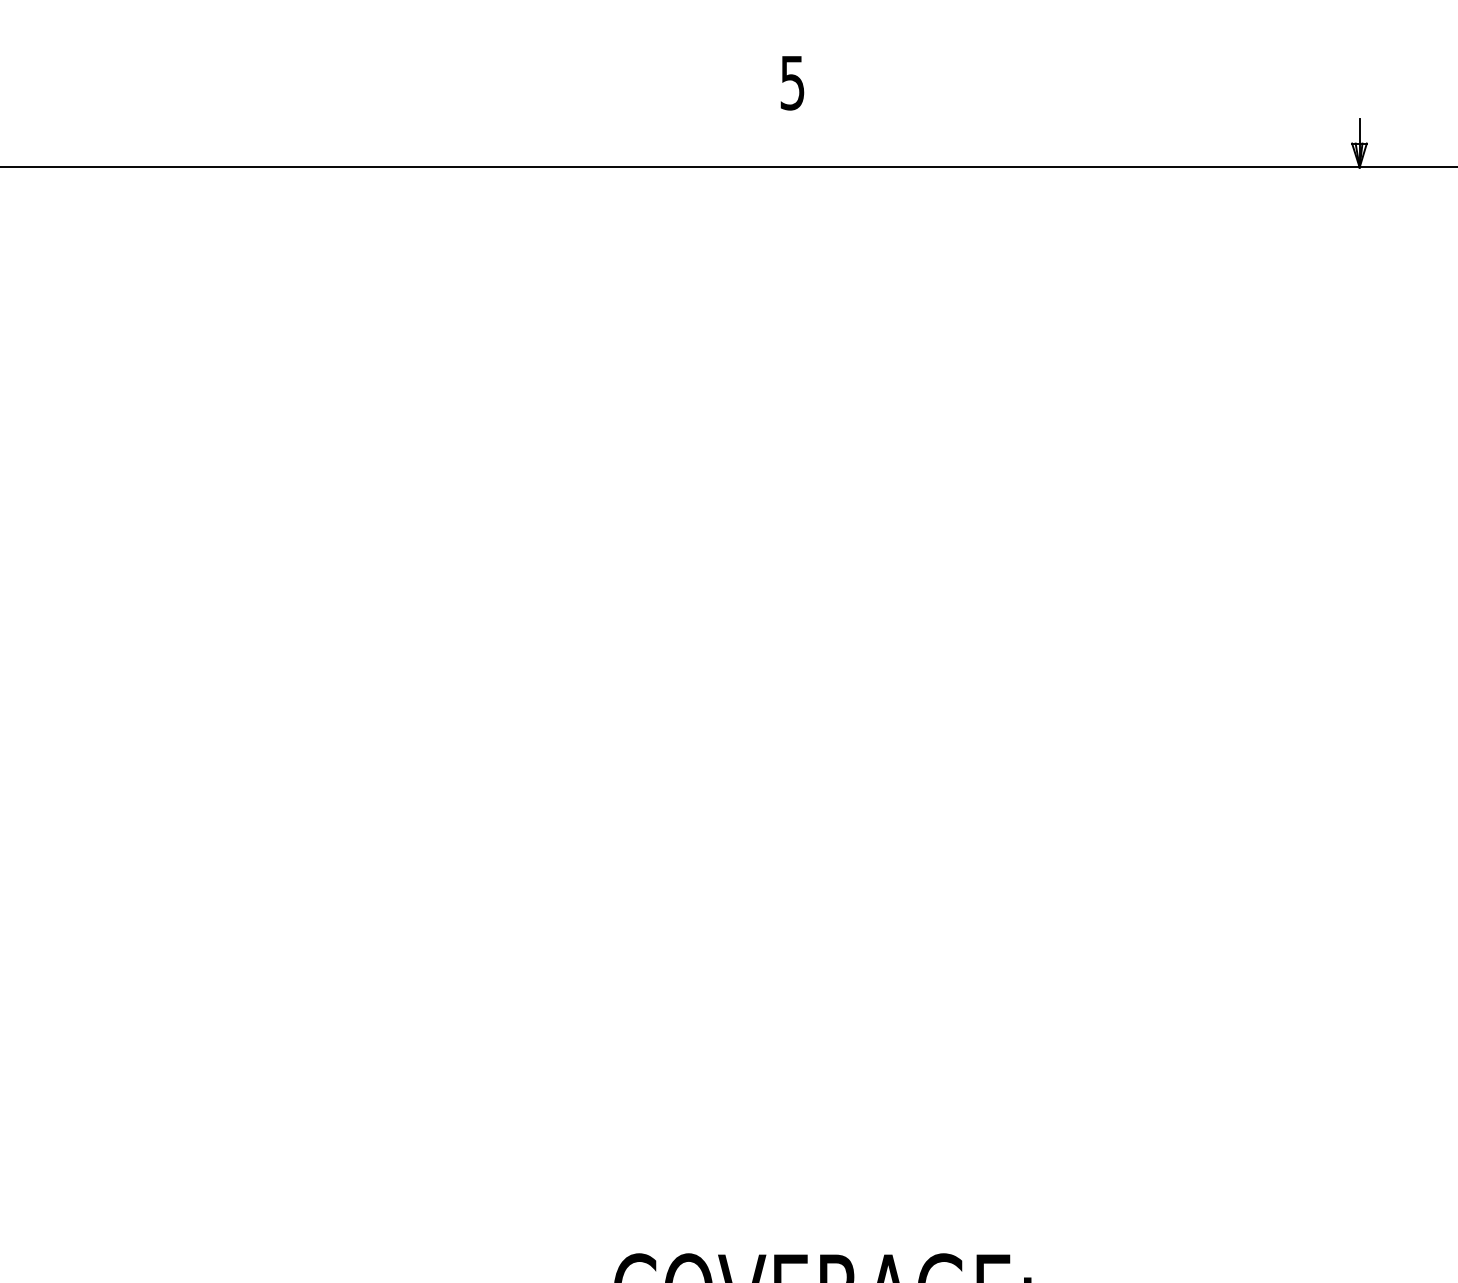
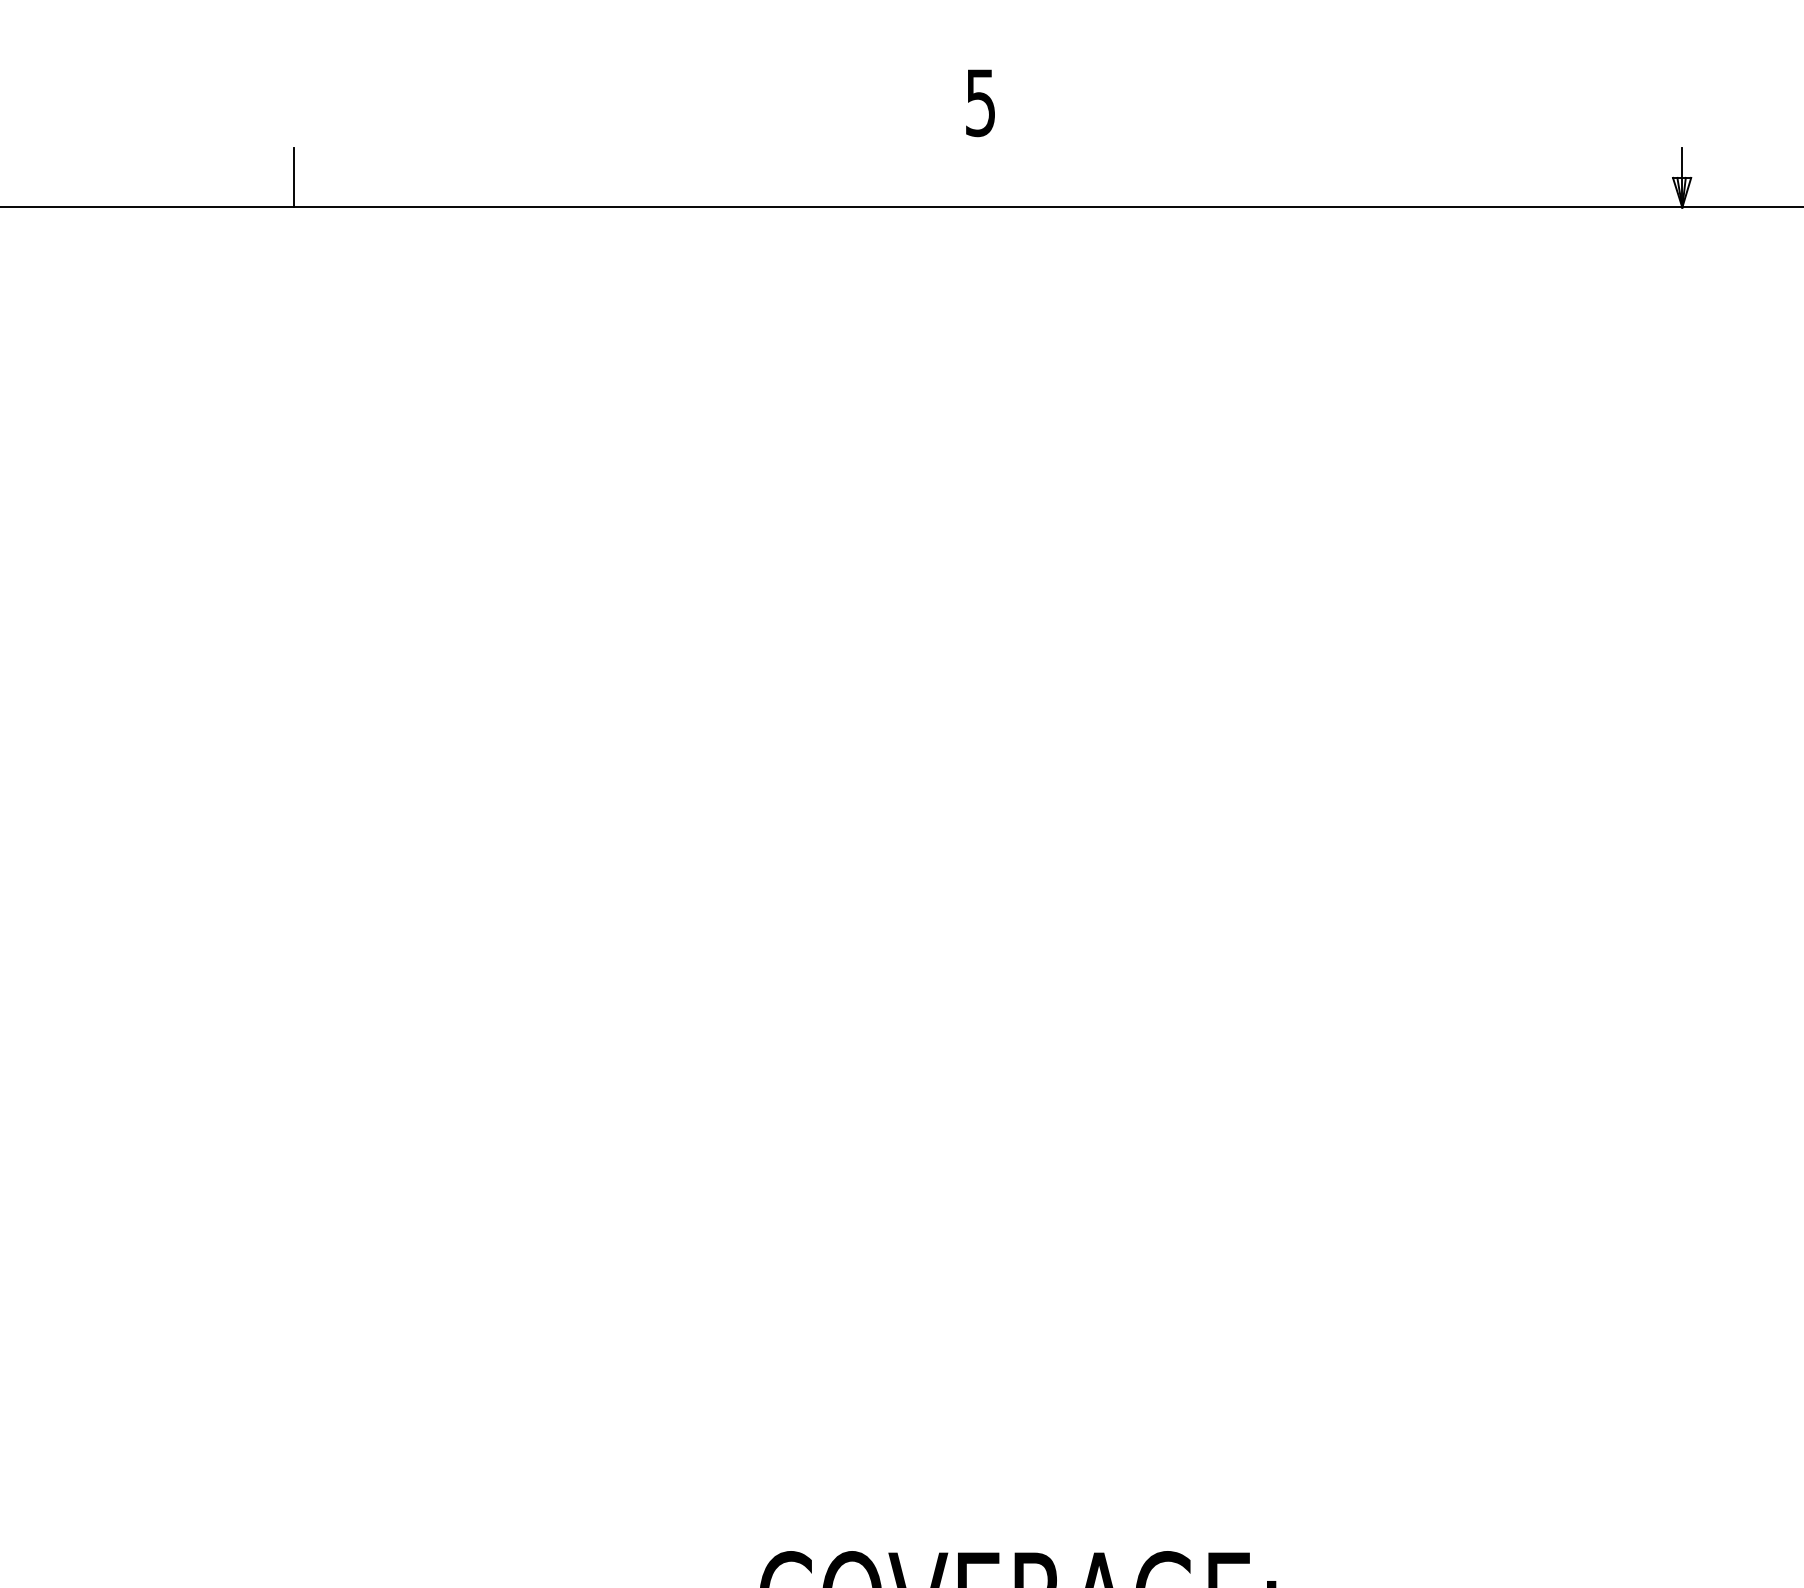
line: (237, 143) -> (293, 177), added

